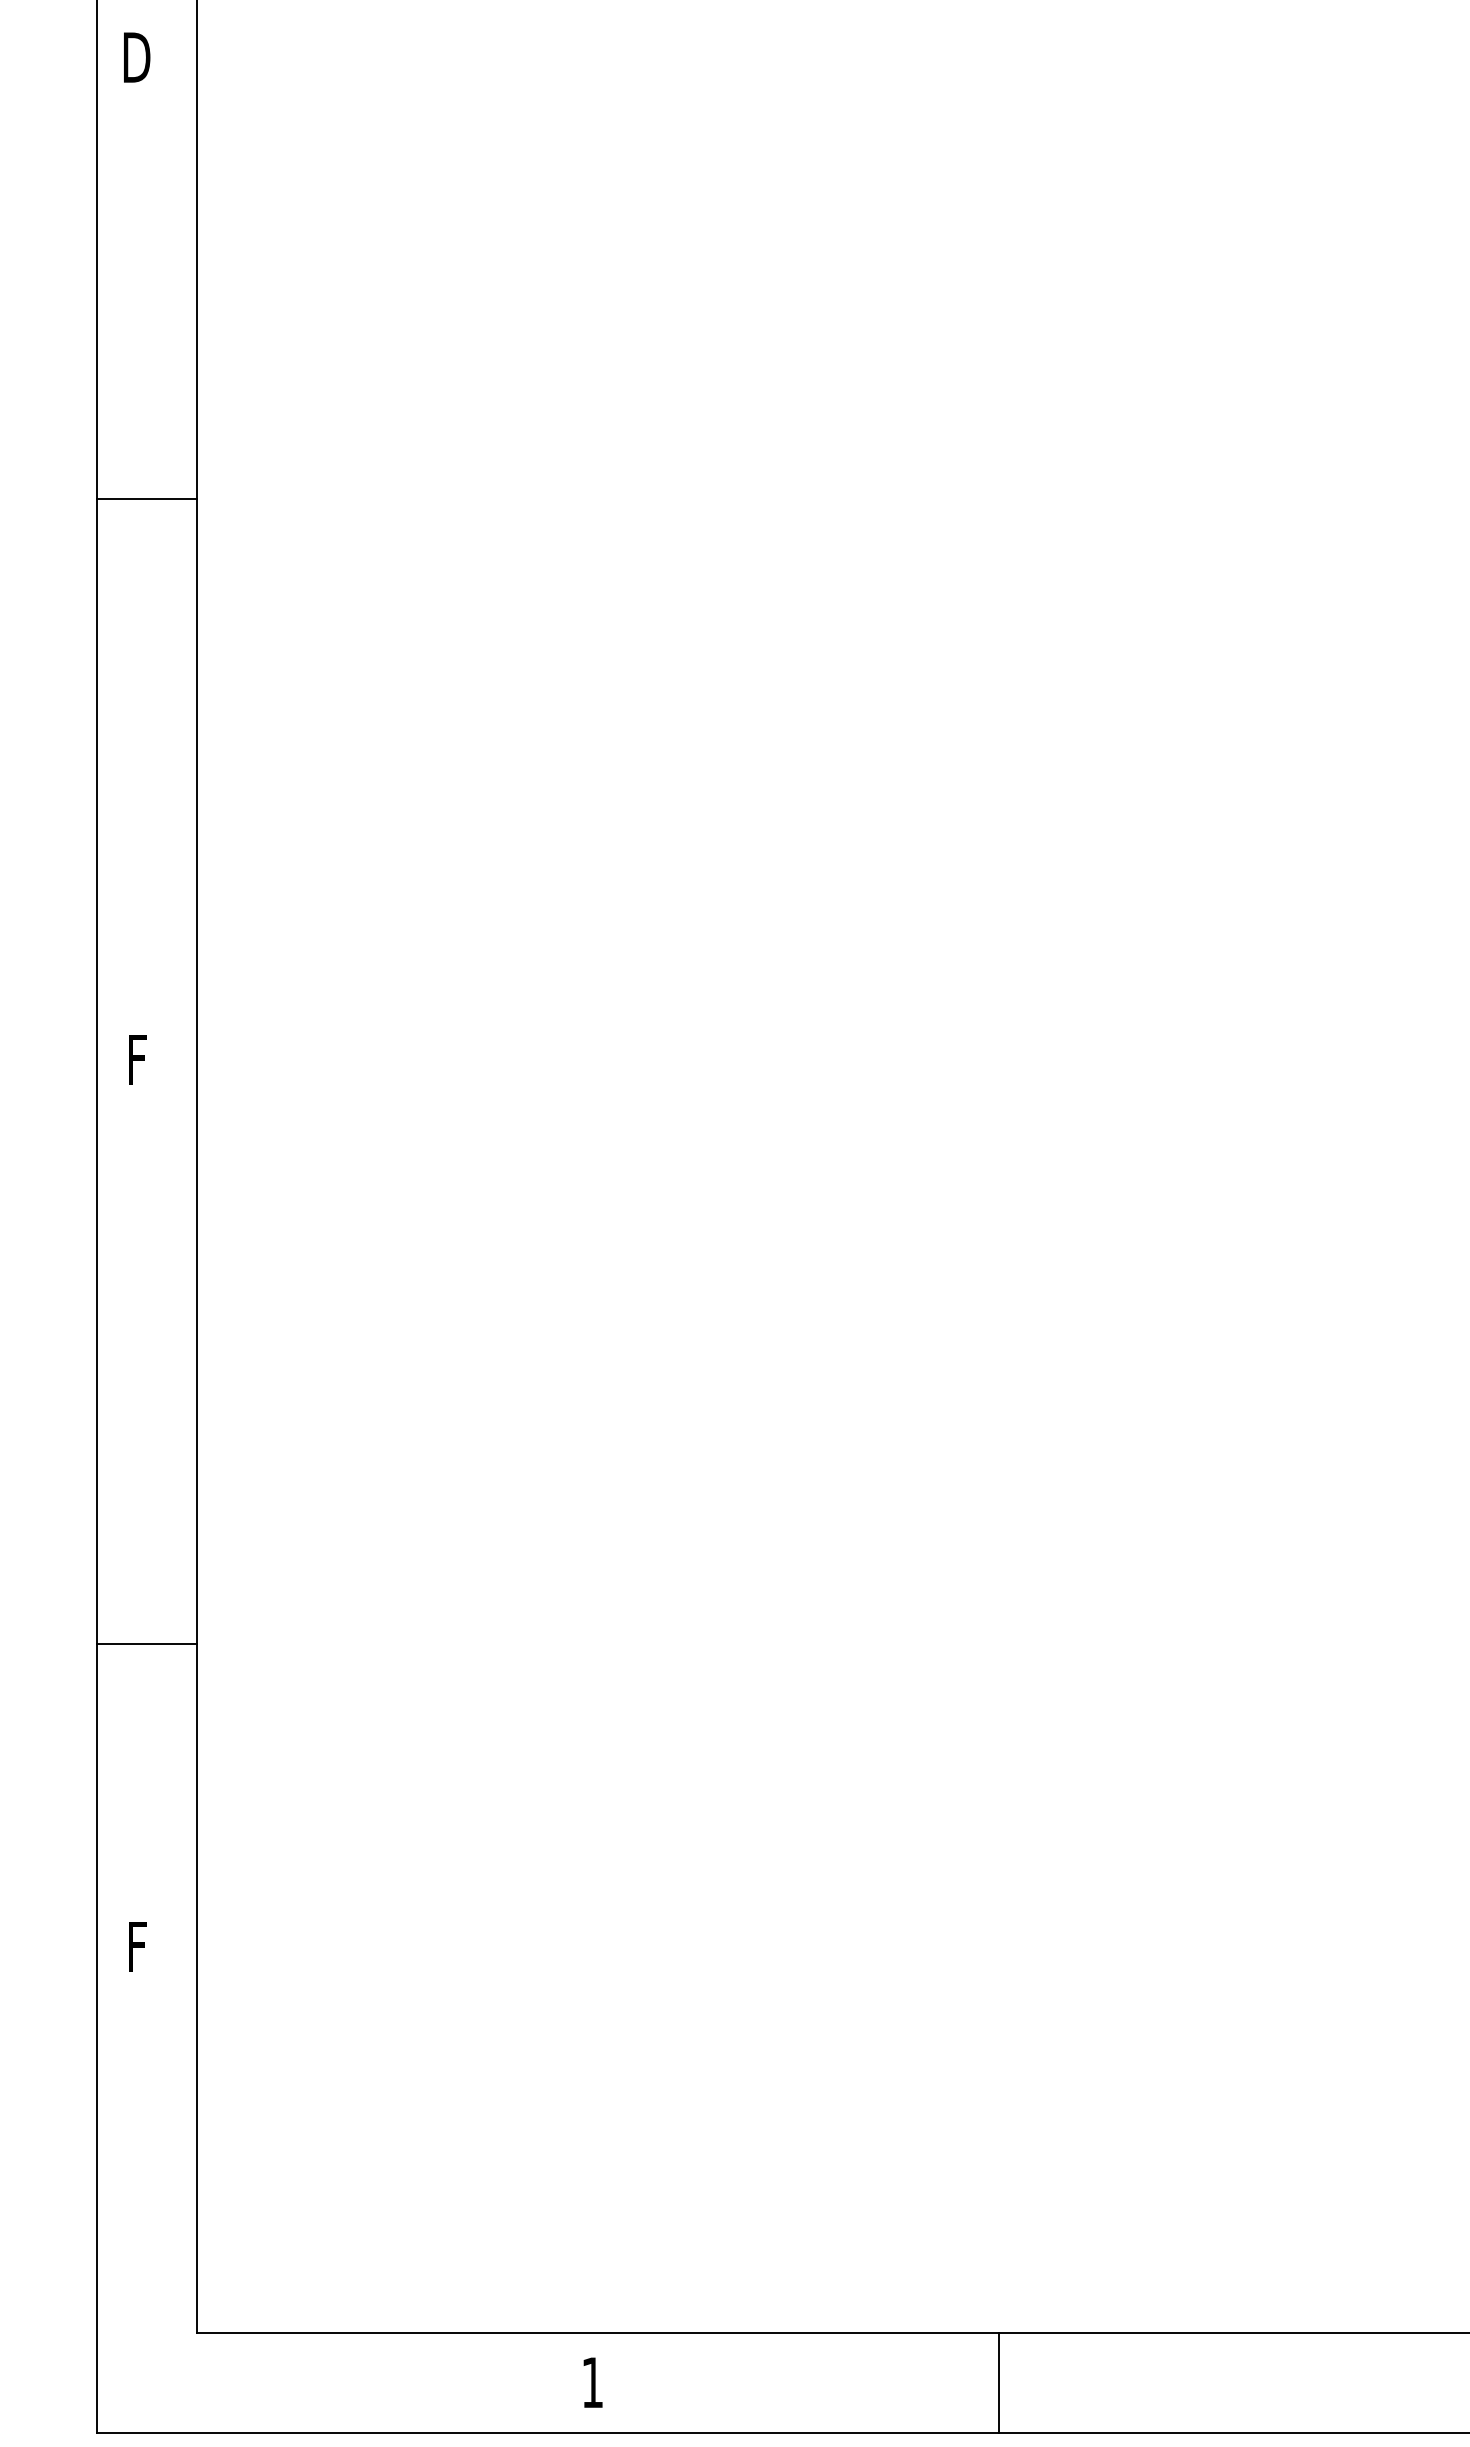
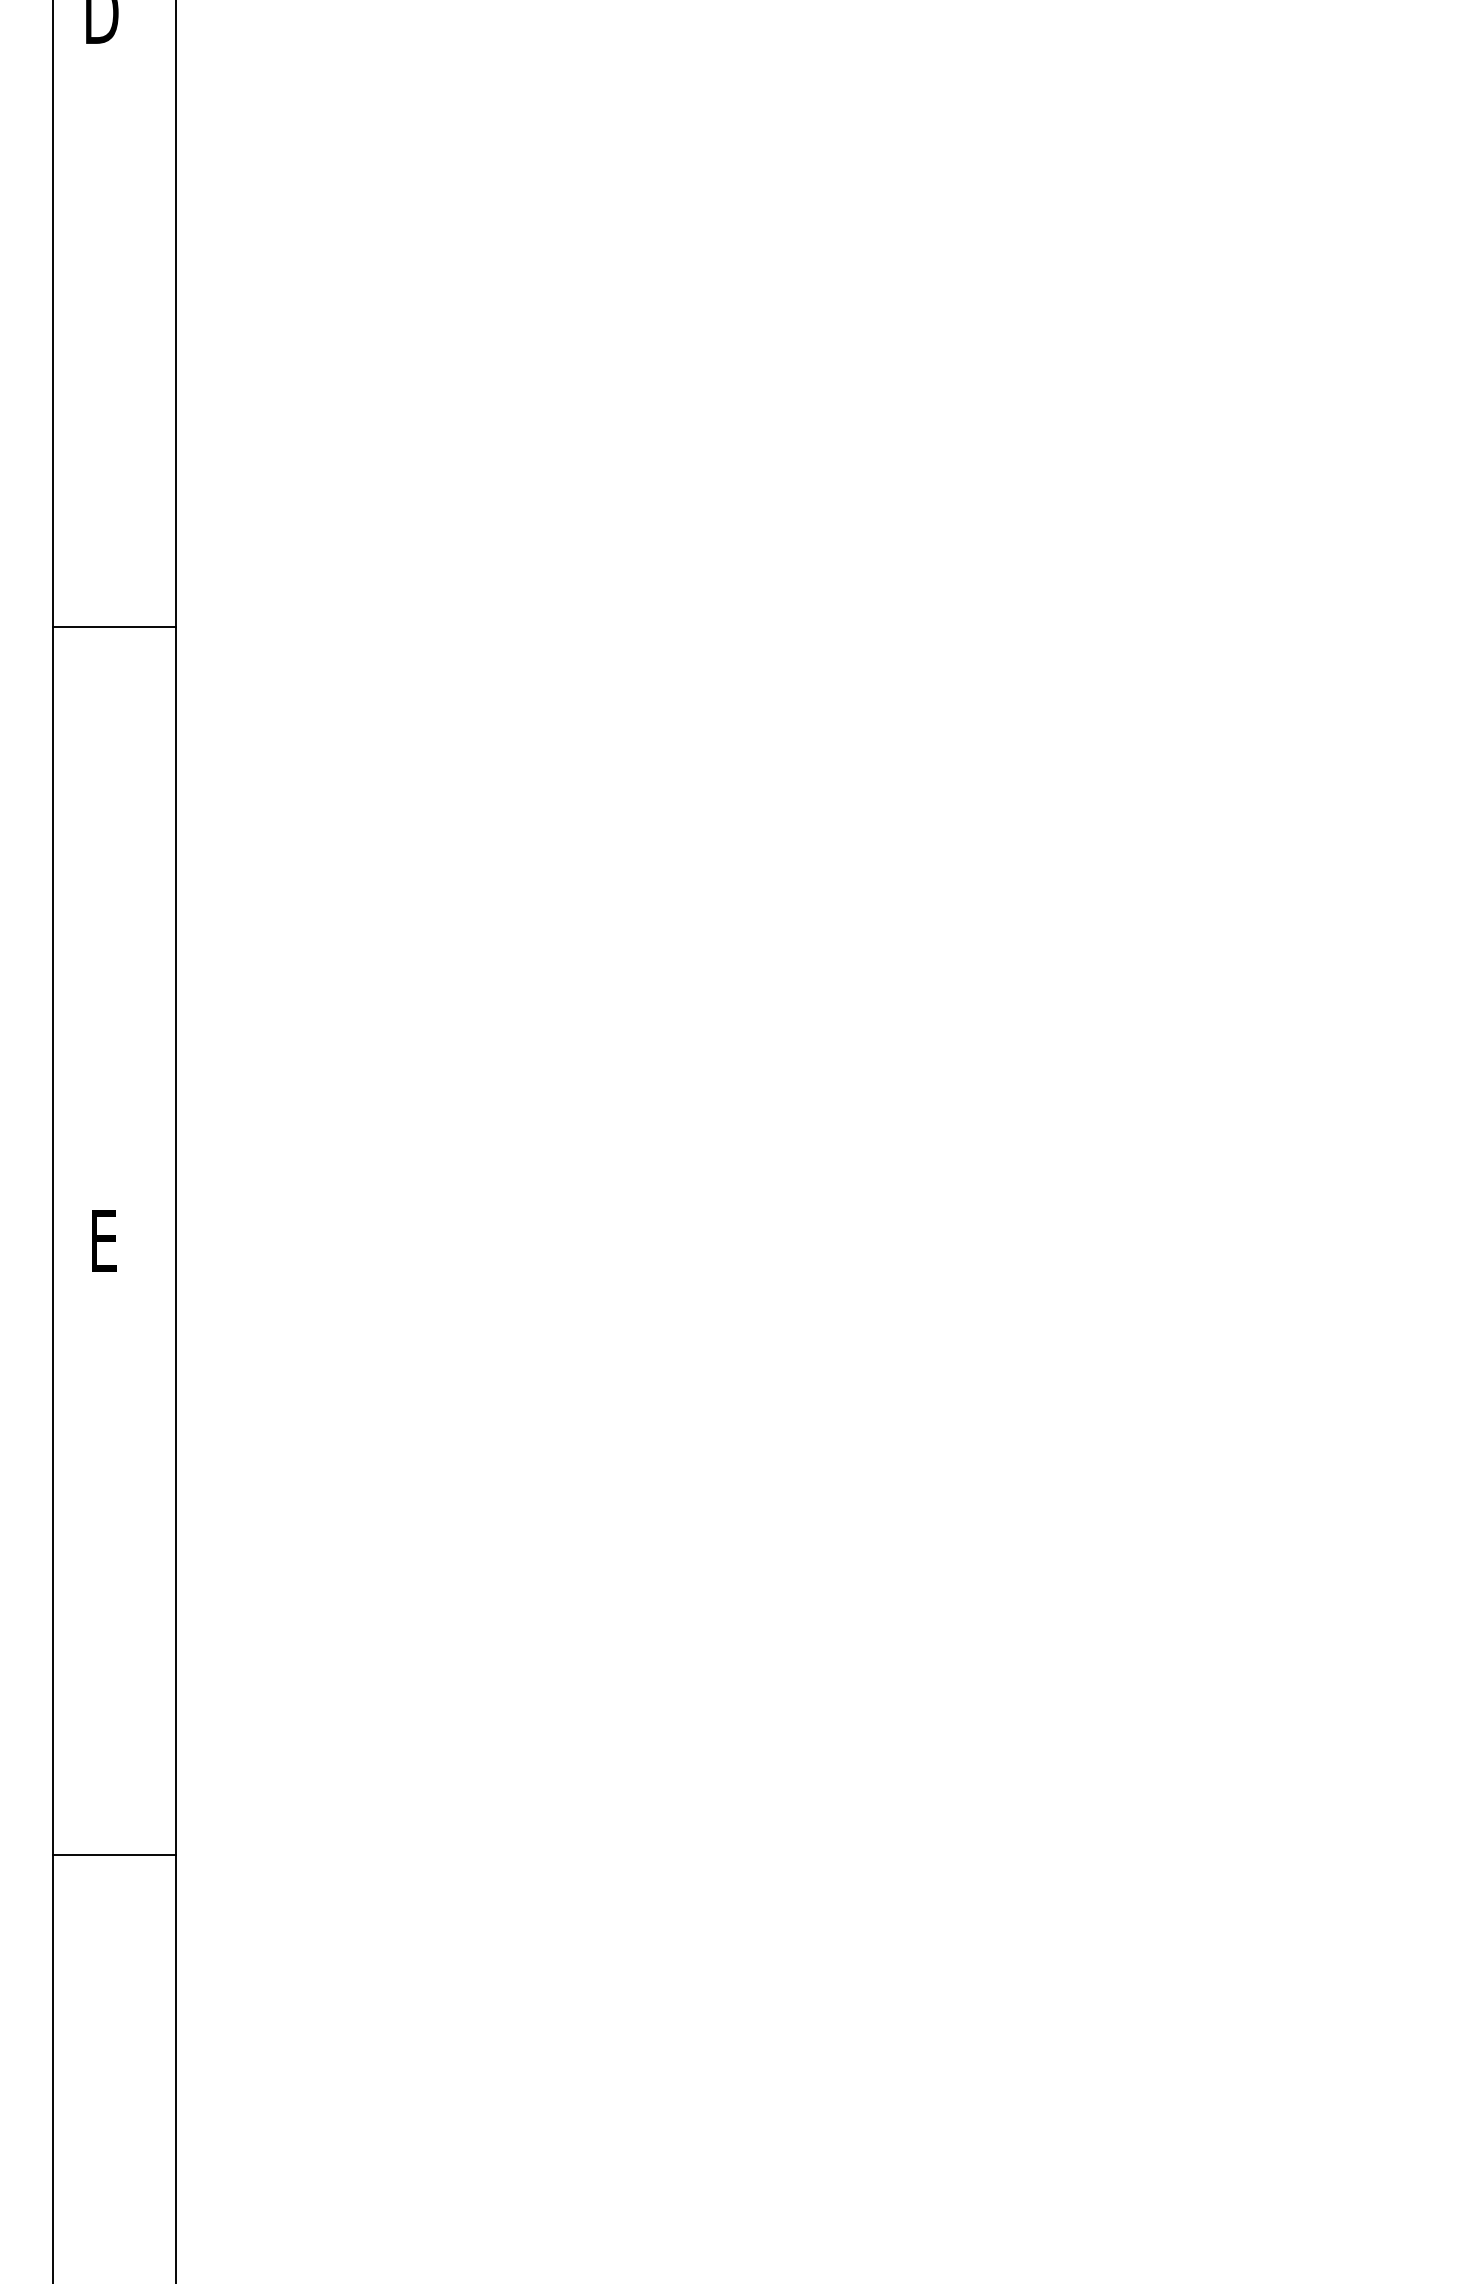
line: (146, 498) -> (113, 626), moved
text: (140, 1059) -> (106, 1240), F -> E
line: (146, 1643) -> (113, 1854), moved

